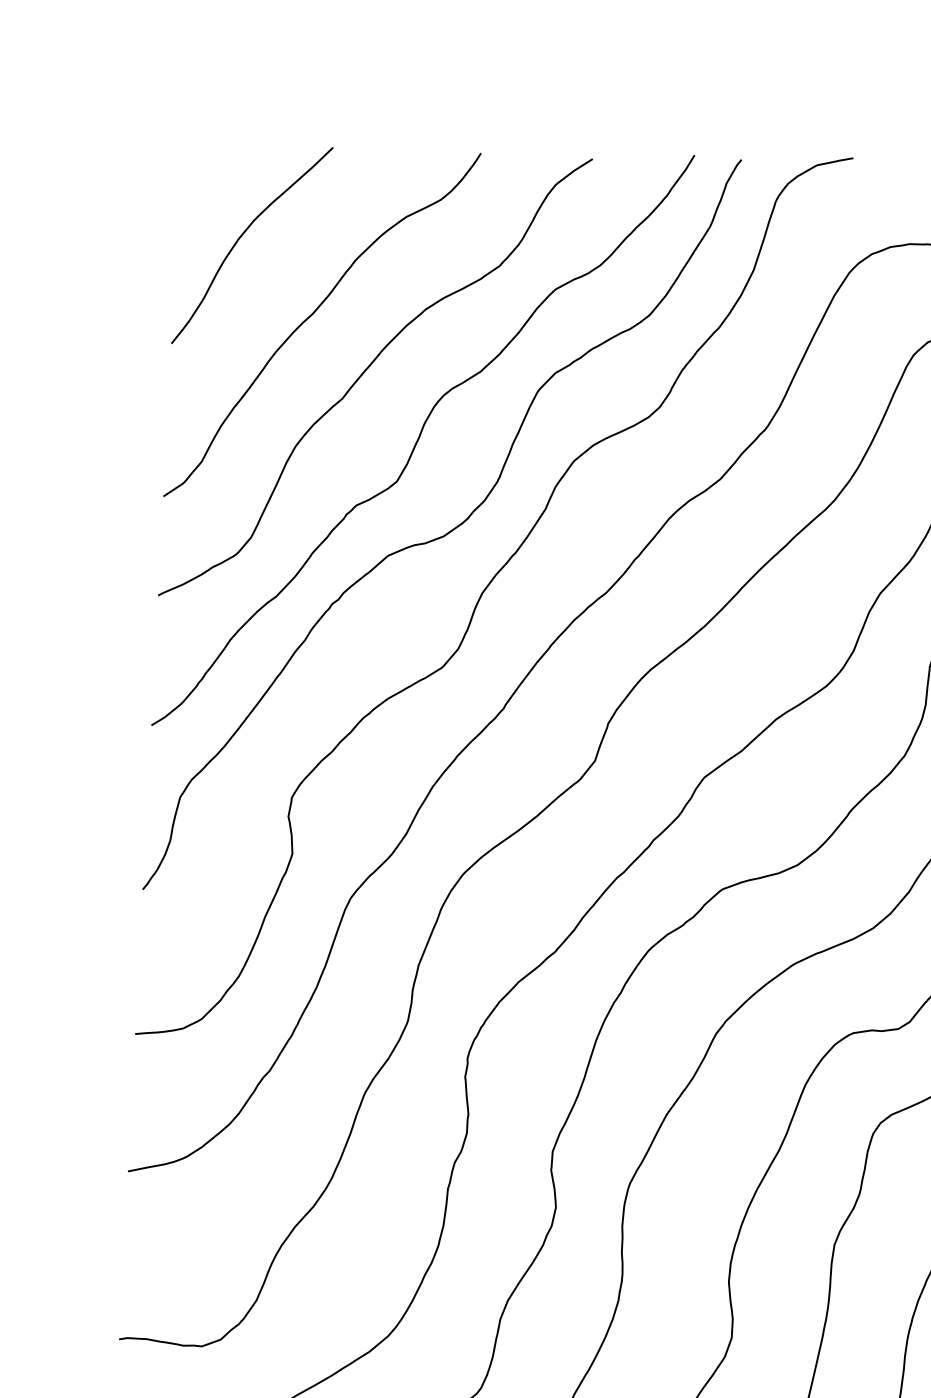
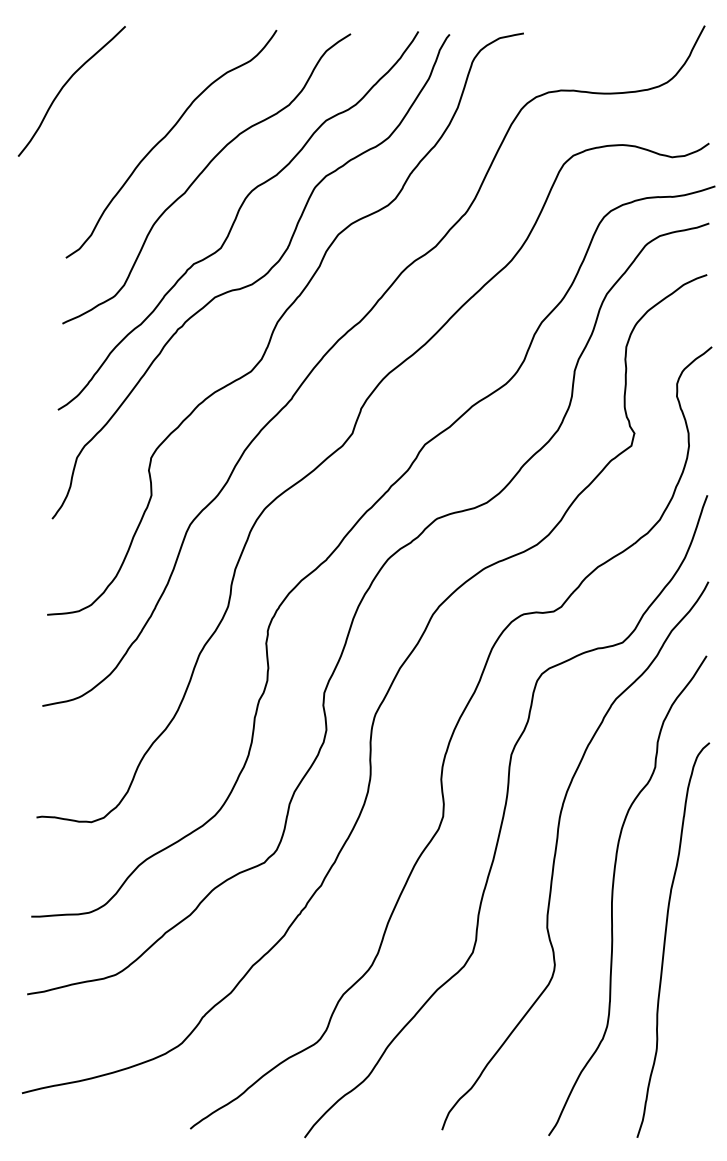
curve: (242, 236) -> (65, 85), moved

